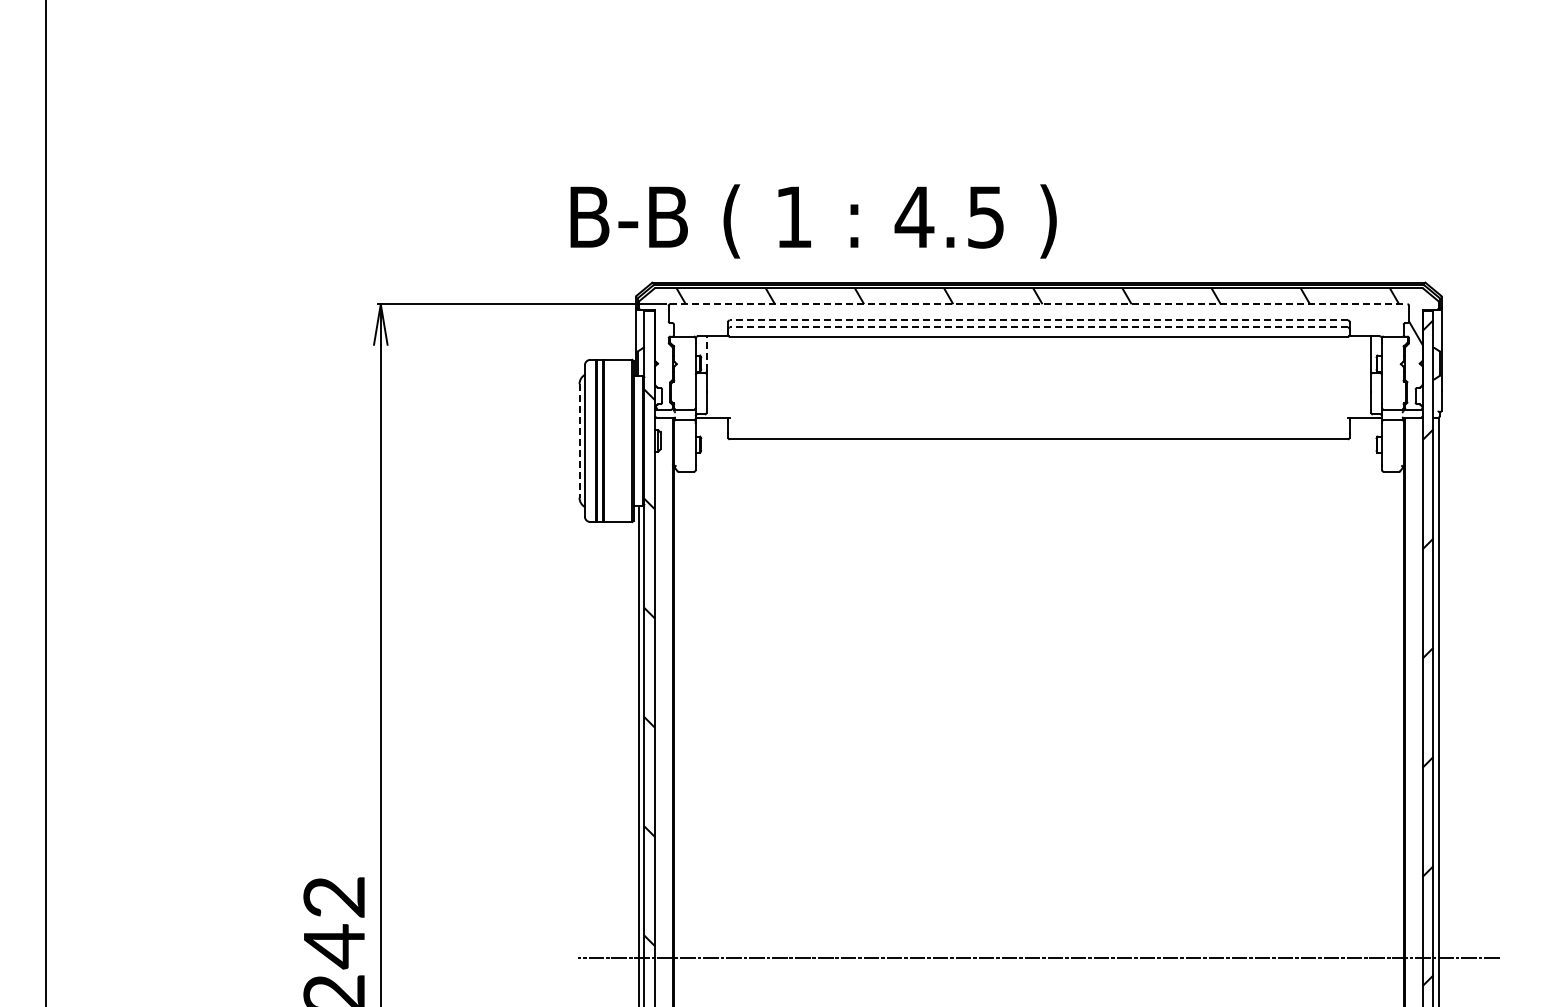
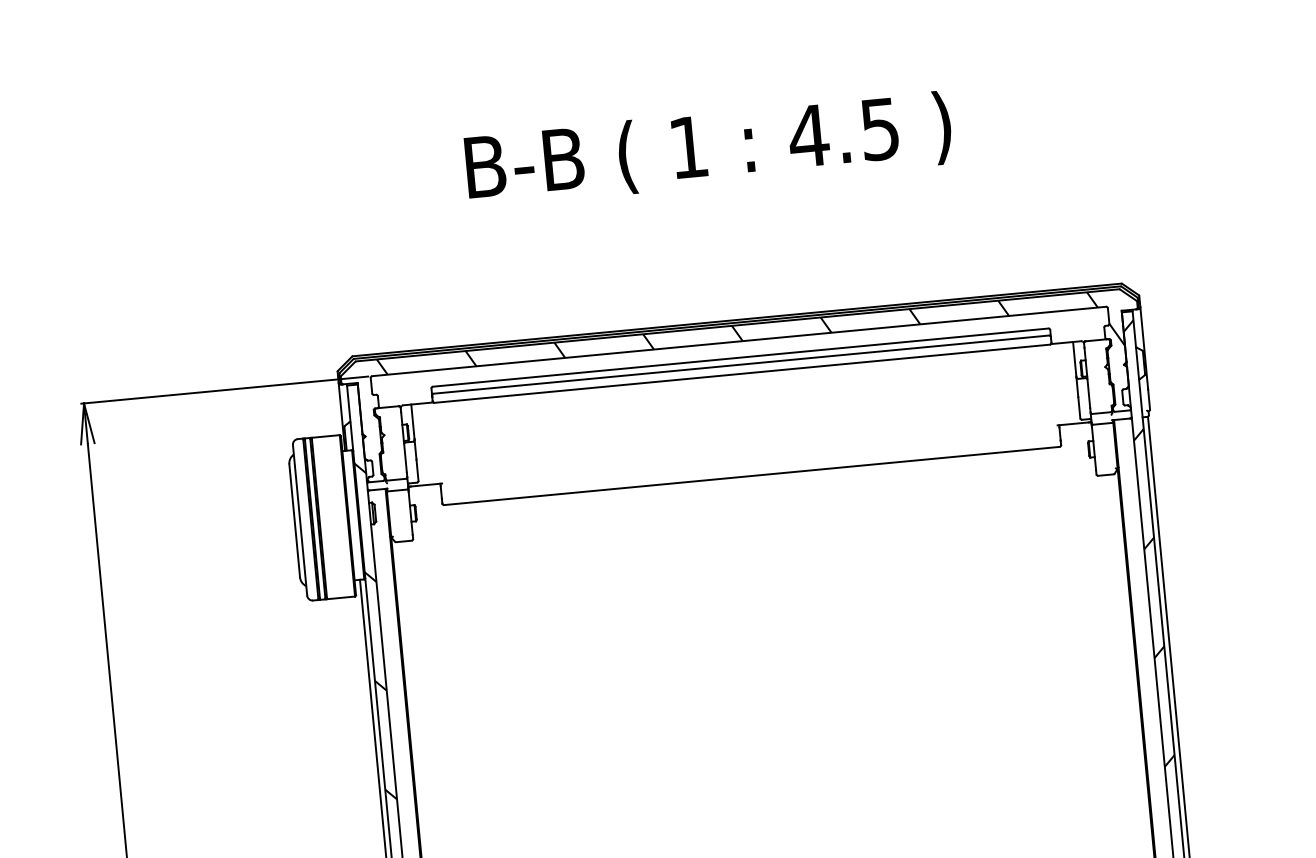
text: (813, 221) -> (708, 149), moved
line: (1038, 304) -> (738, 341), dashed -> solid
line: (1038, 320) -> (740, 357), dashed -> solid
line: (1038, 327) -> (740, 364), dashed -> solid
line: (706, 352) -> (412, 420), dashed -> solid
line: (579, 440) -> (294, 520), dashed -> solid

